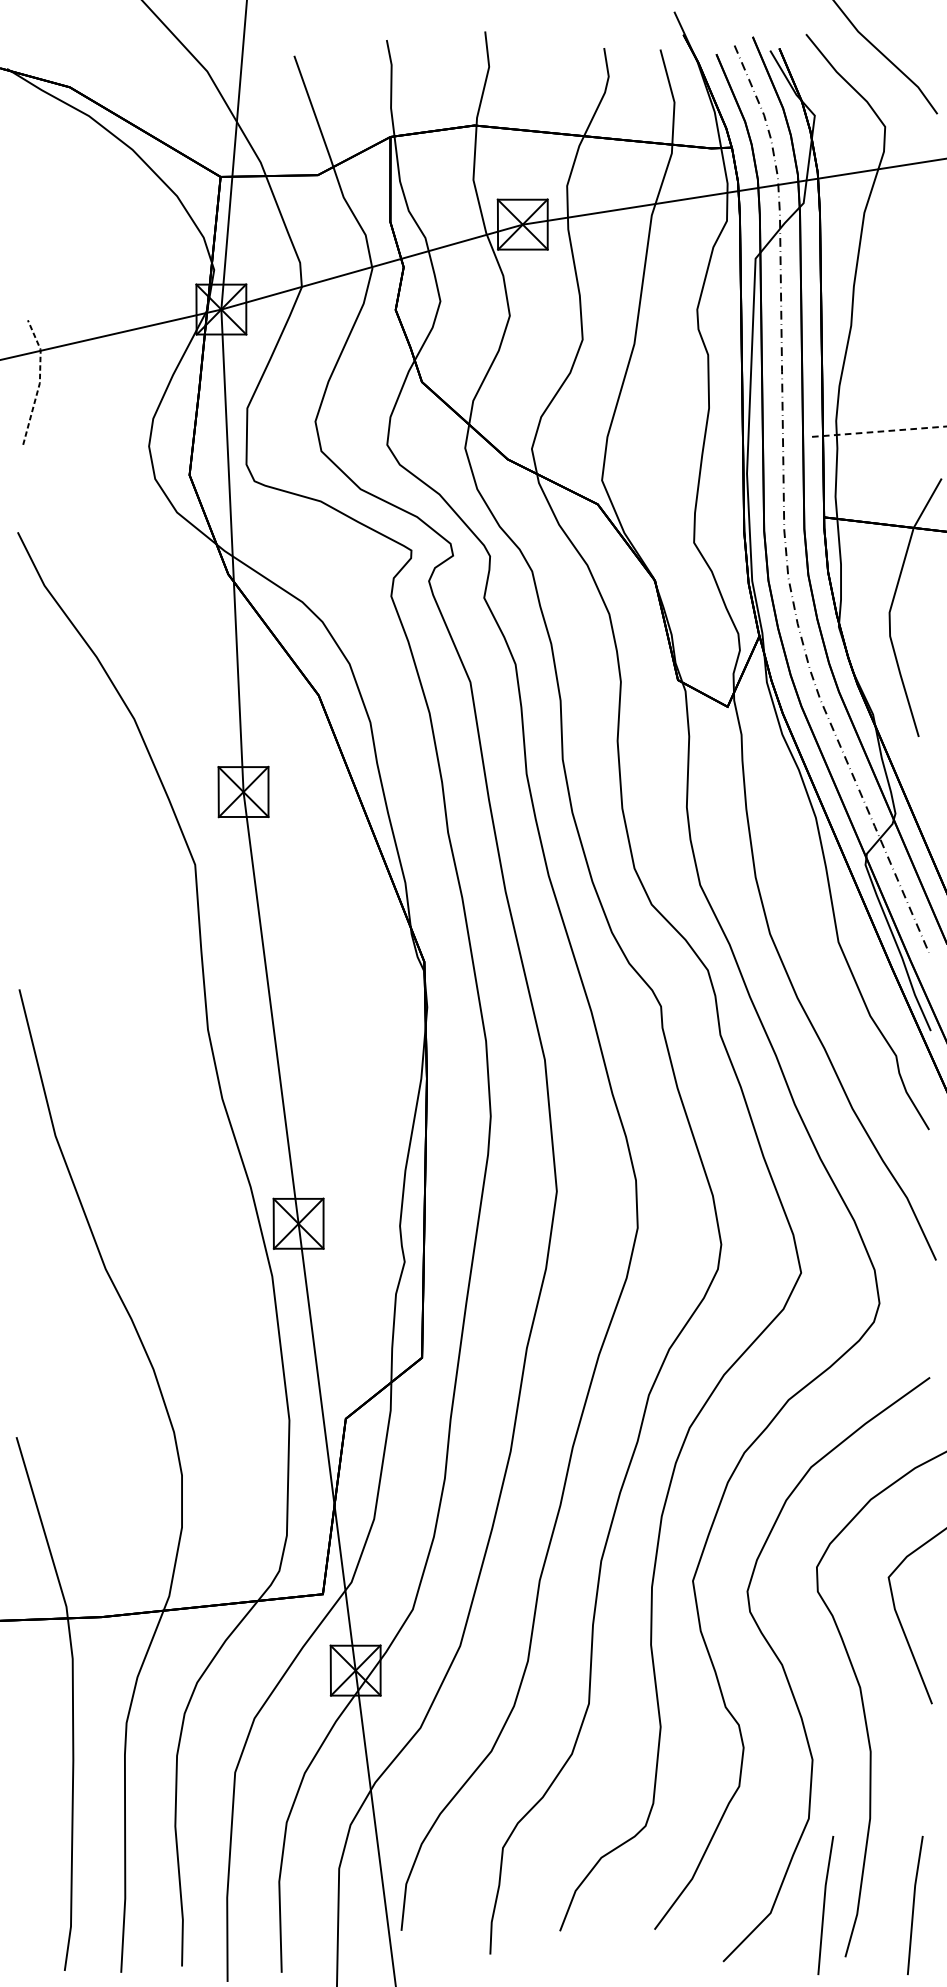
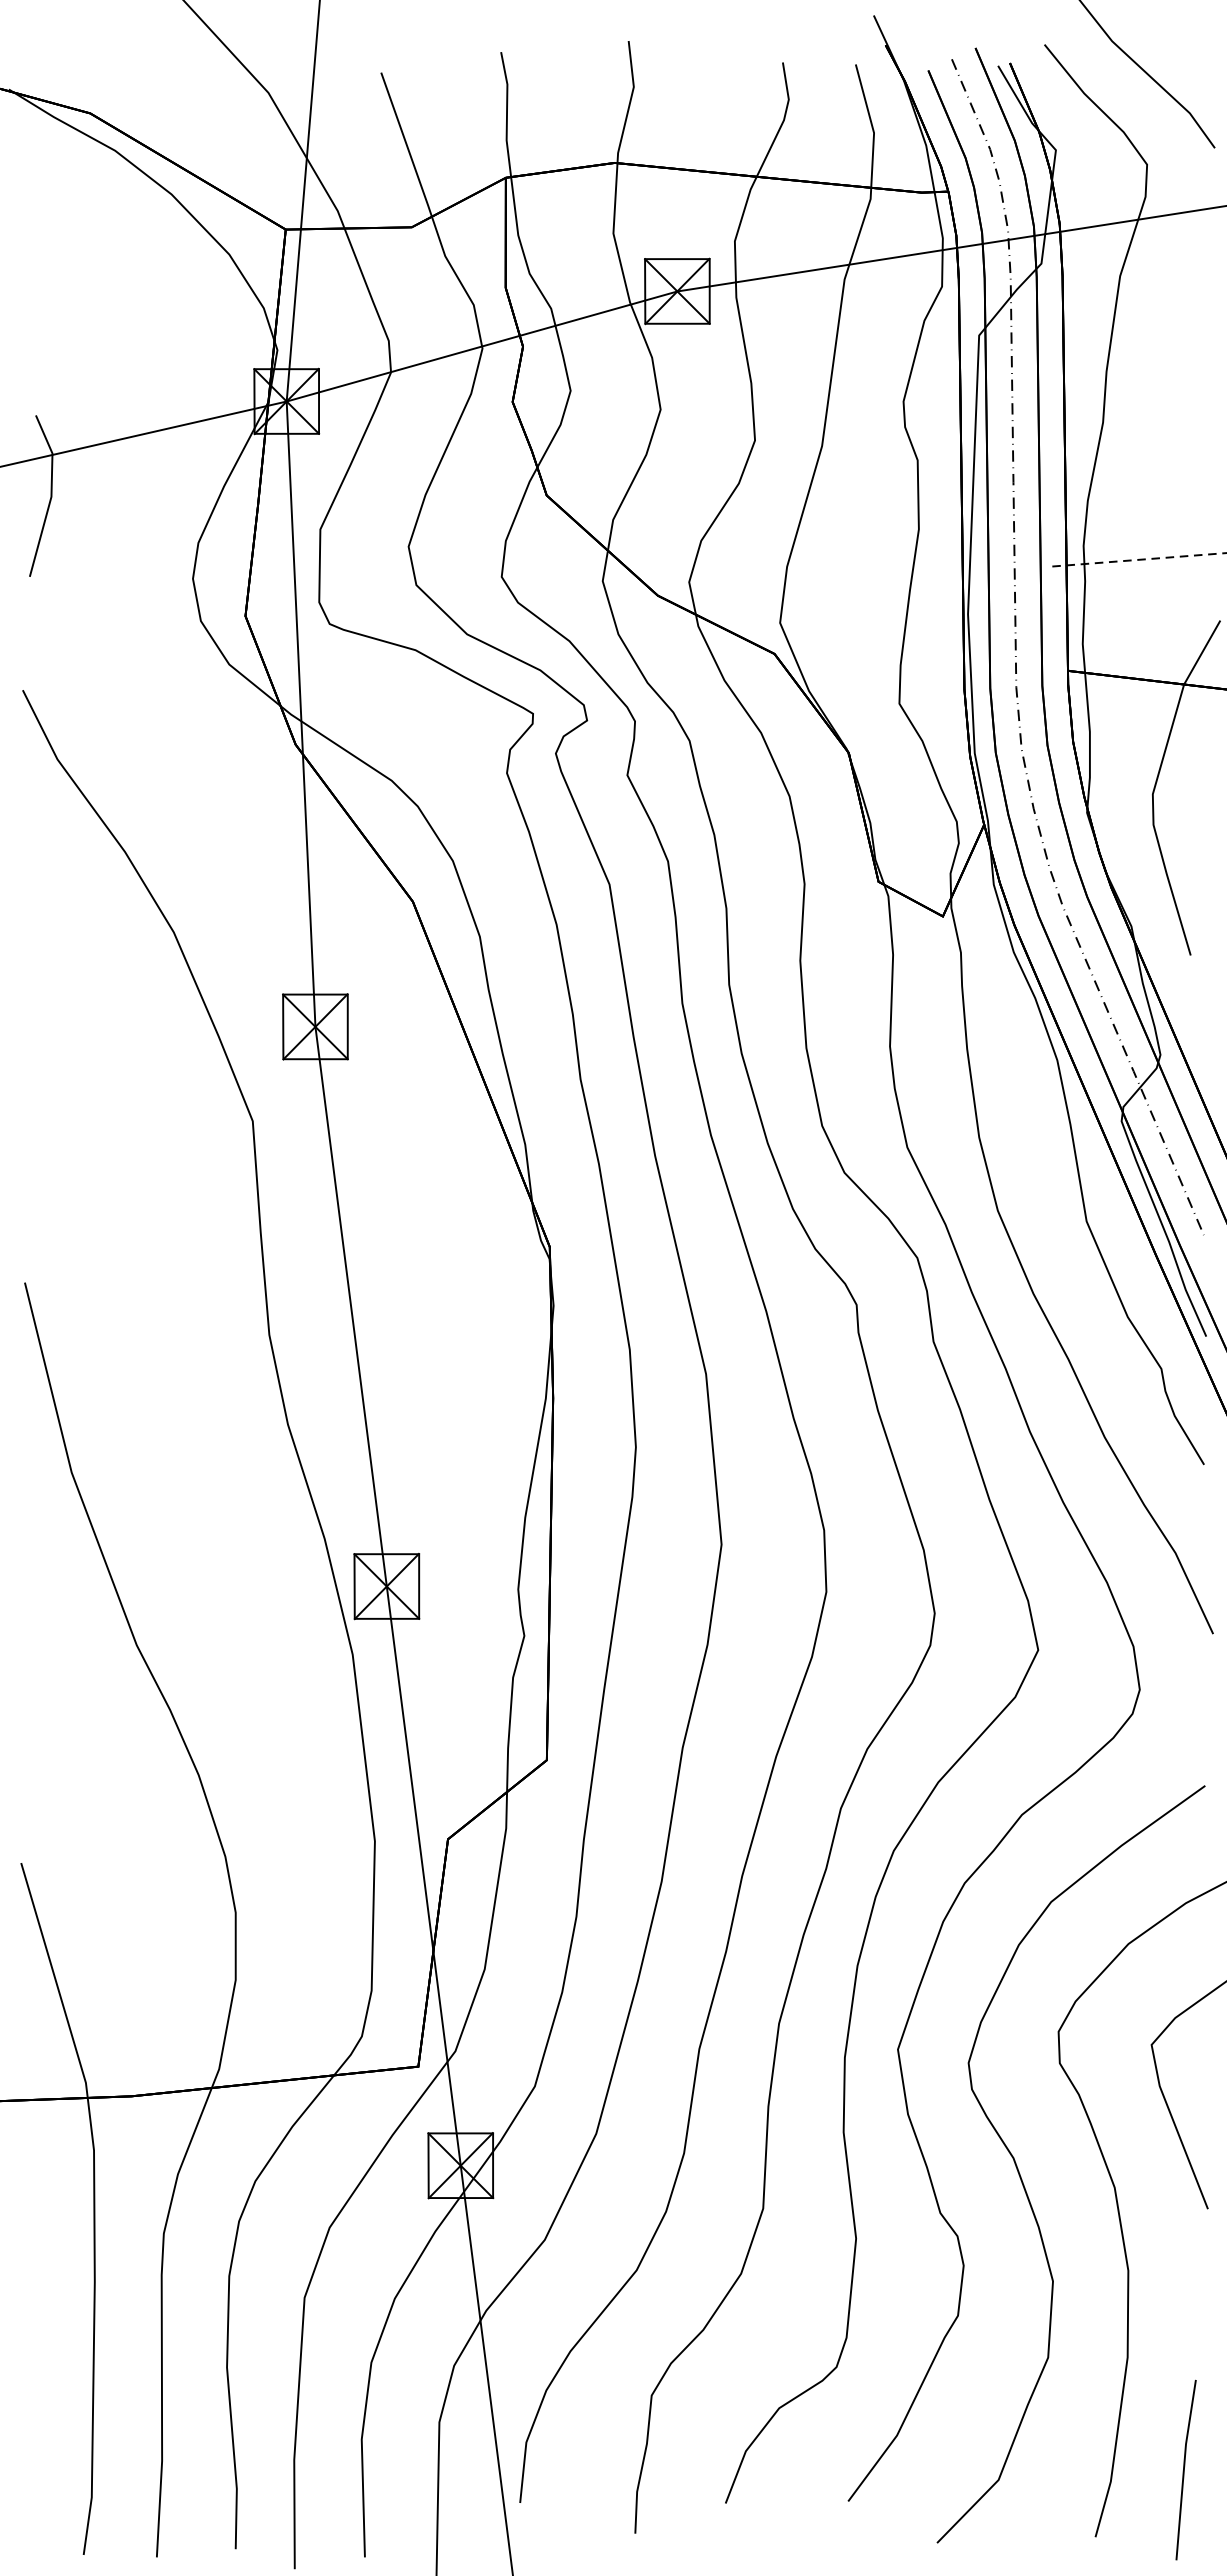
line: (39, 381) -> (51, 494), dashed -> solid
line: (824, 1905) -> (1068, 2469), removed

